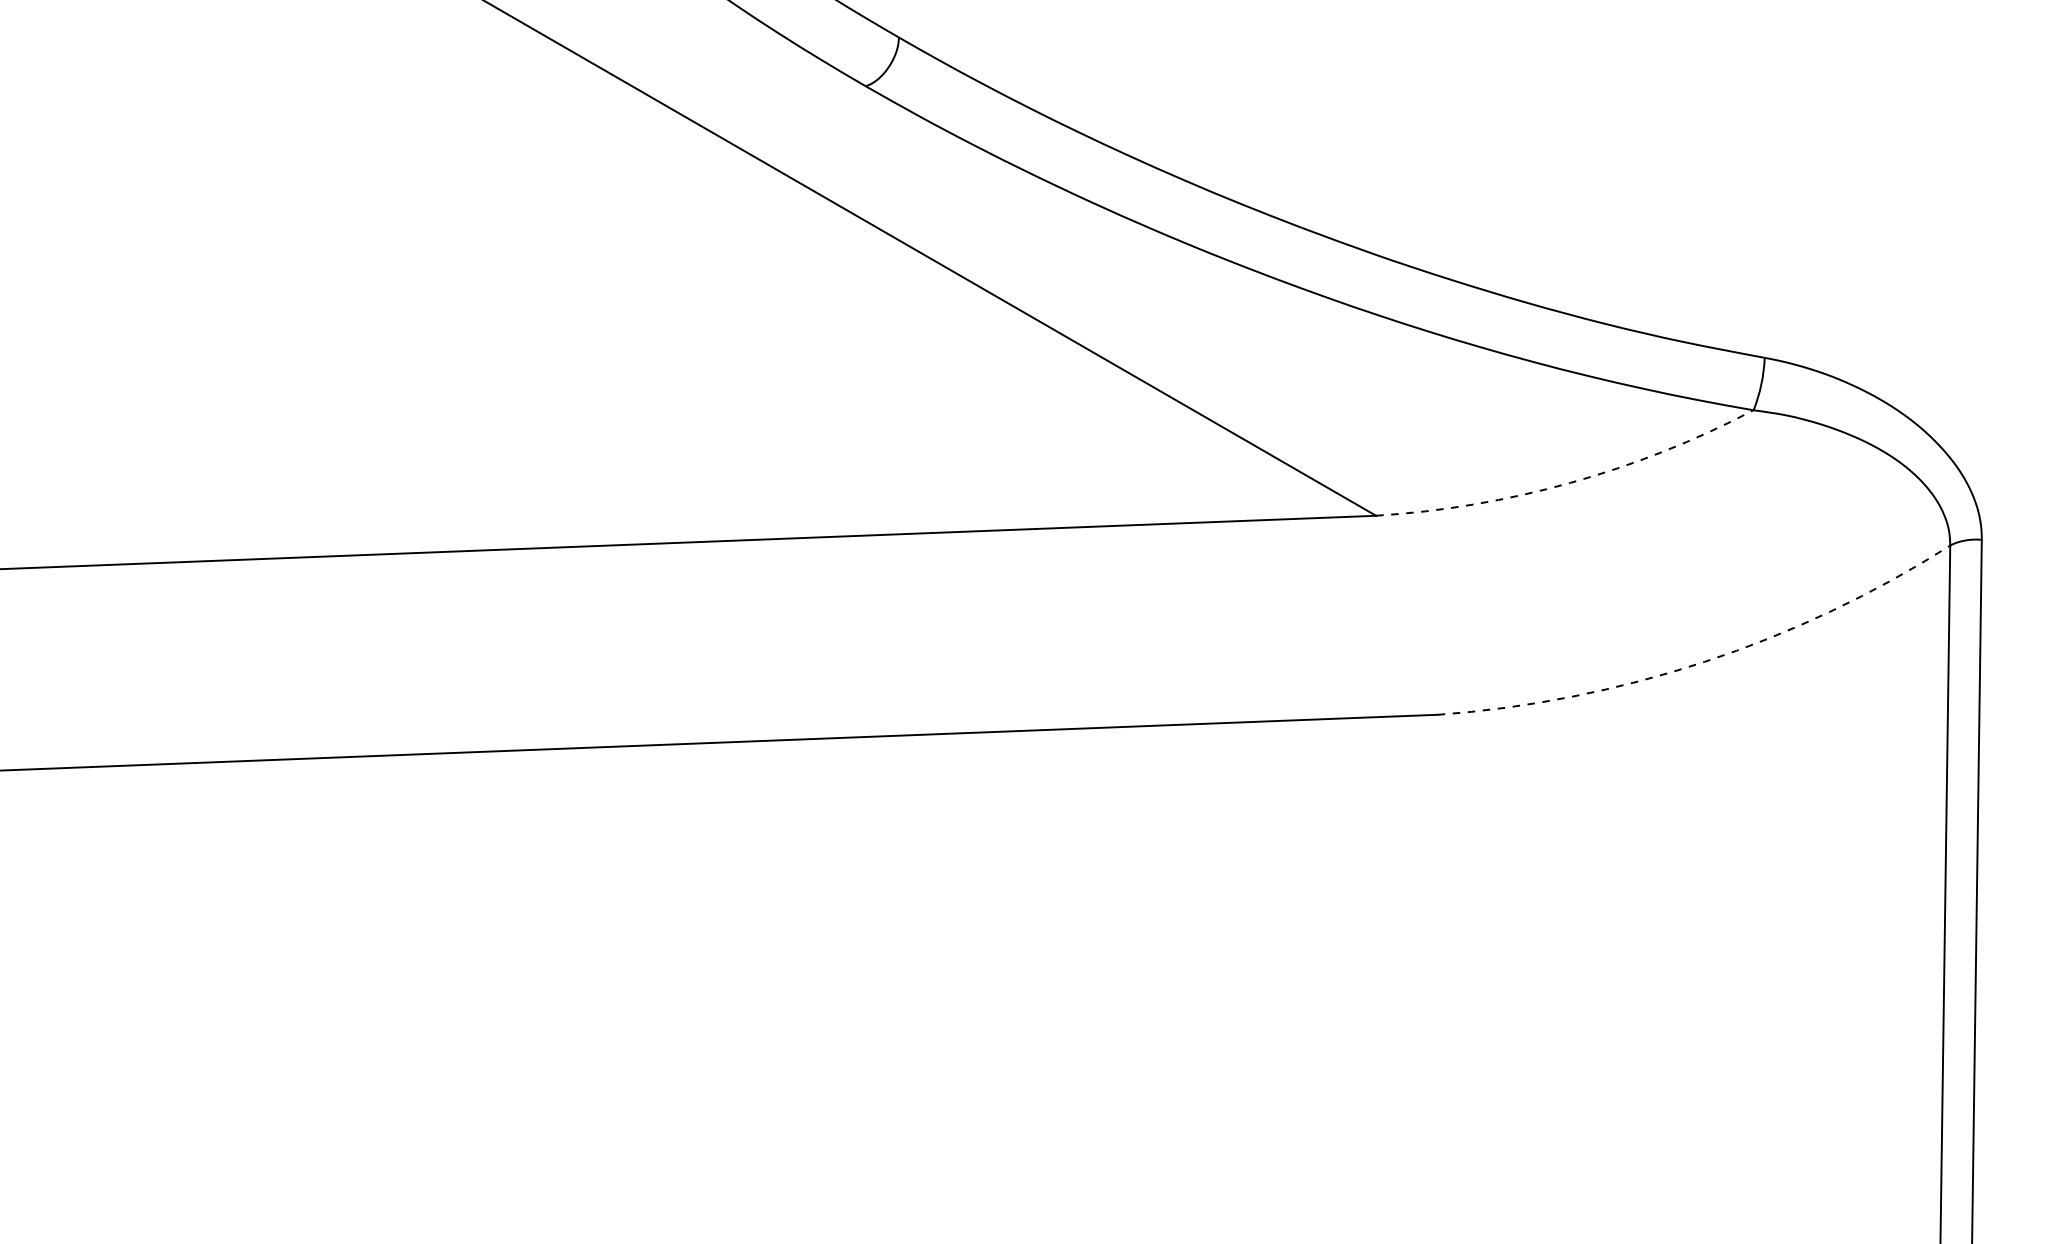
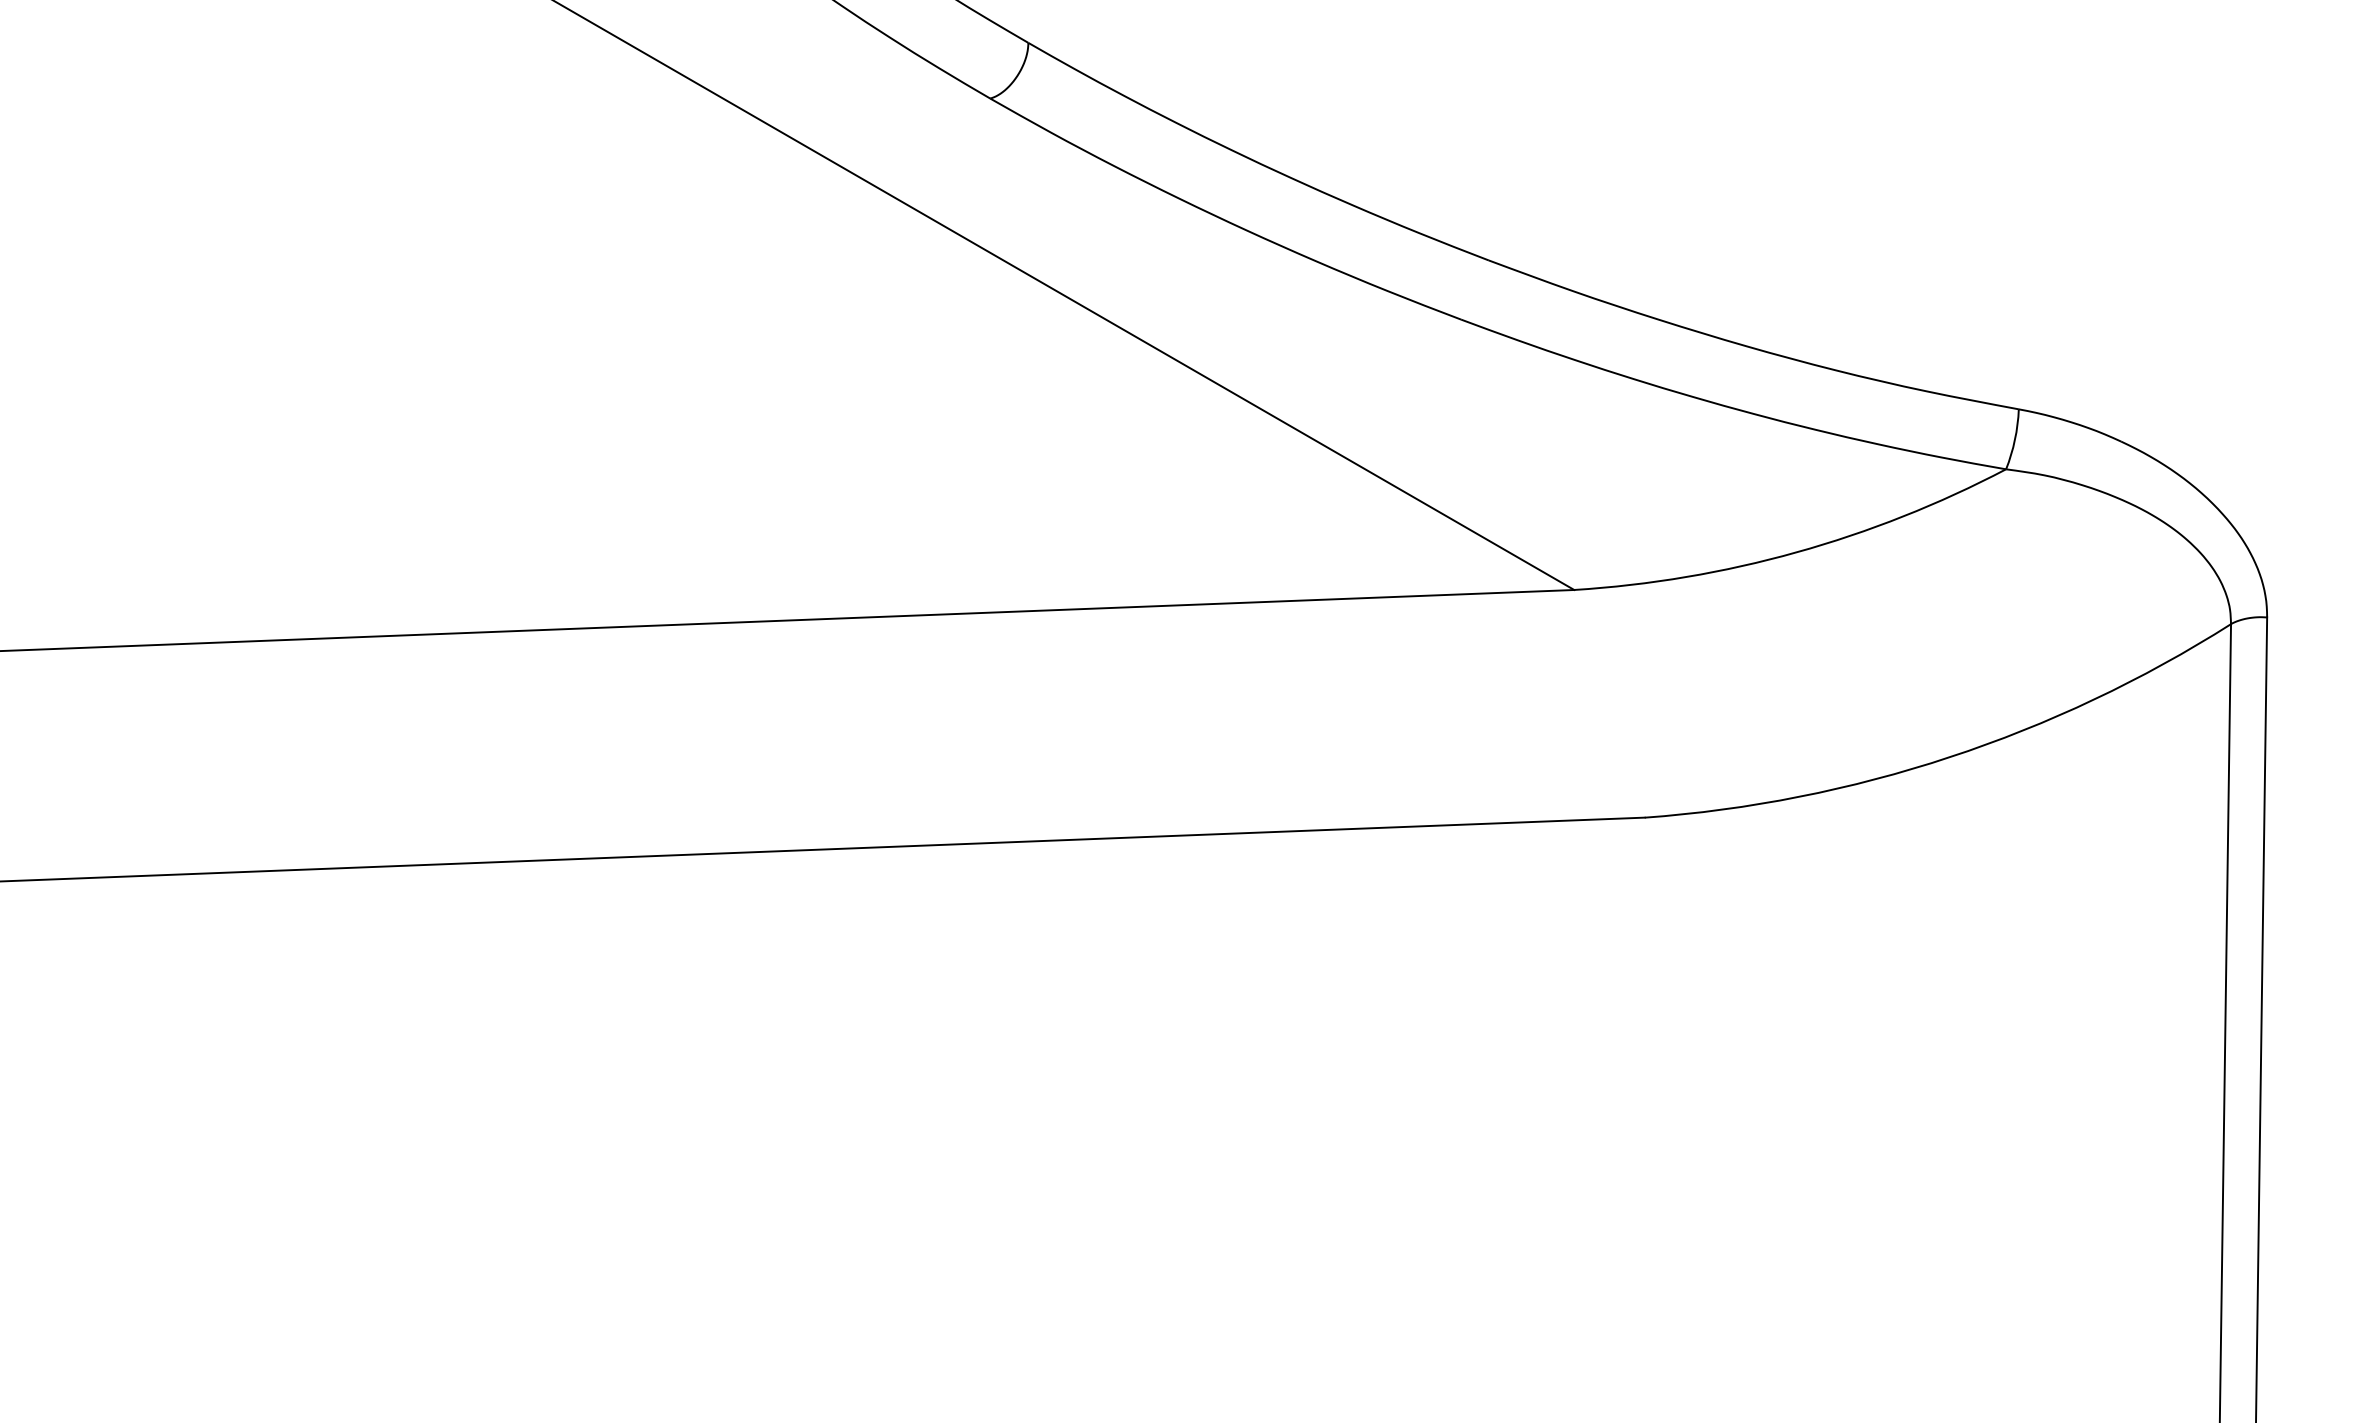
arc: (1570, 482) -> (1796, 551), dashed -> solid
arc: (1704, 661) -> (1949, 756), dashed -> solid

